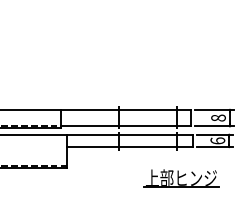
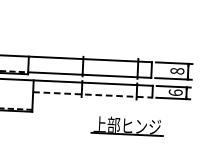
line: (130, 147) -> (93, 95), solid -> dashed
part: (181, 178) -> (127, 126), moved

